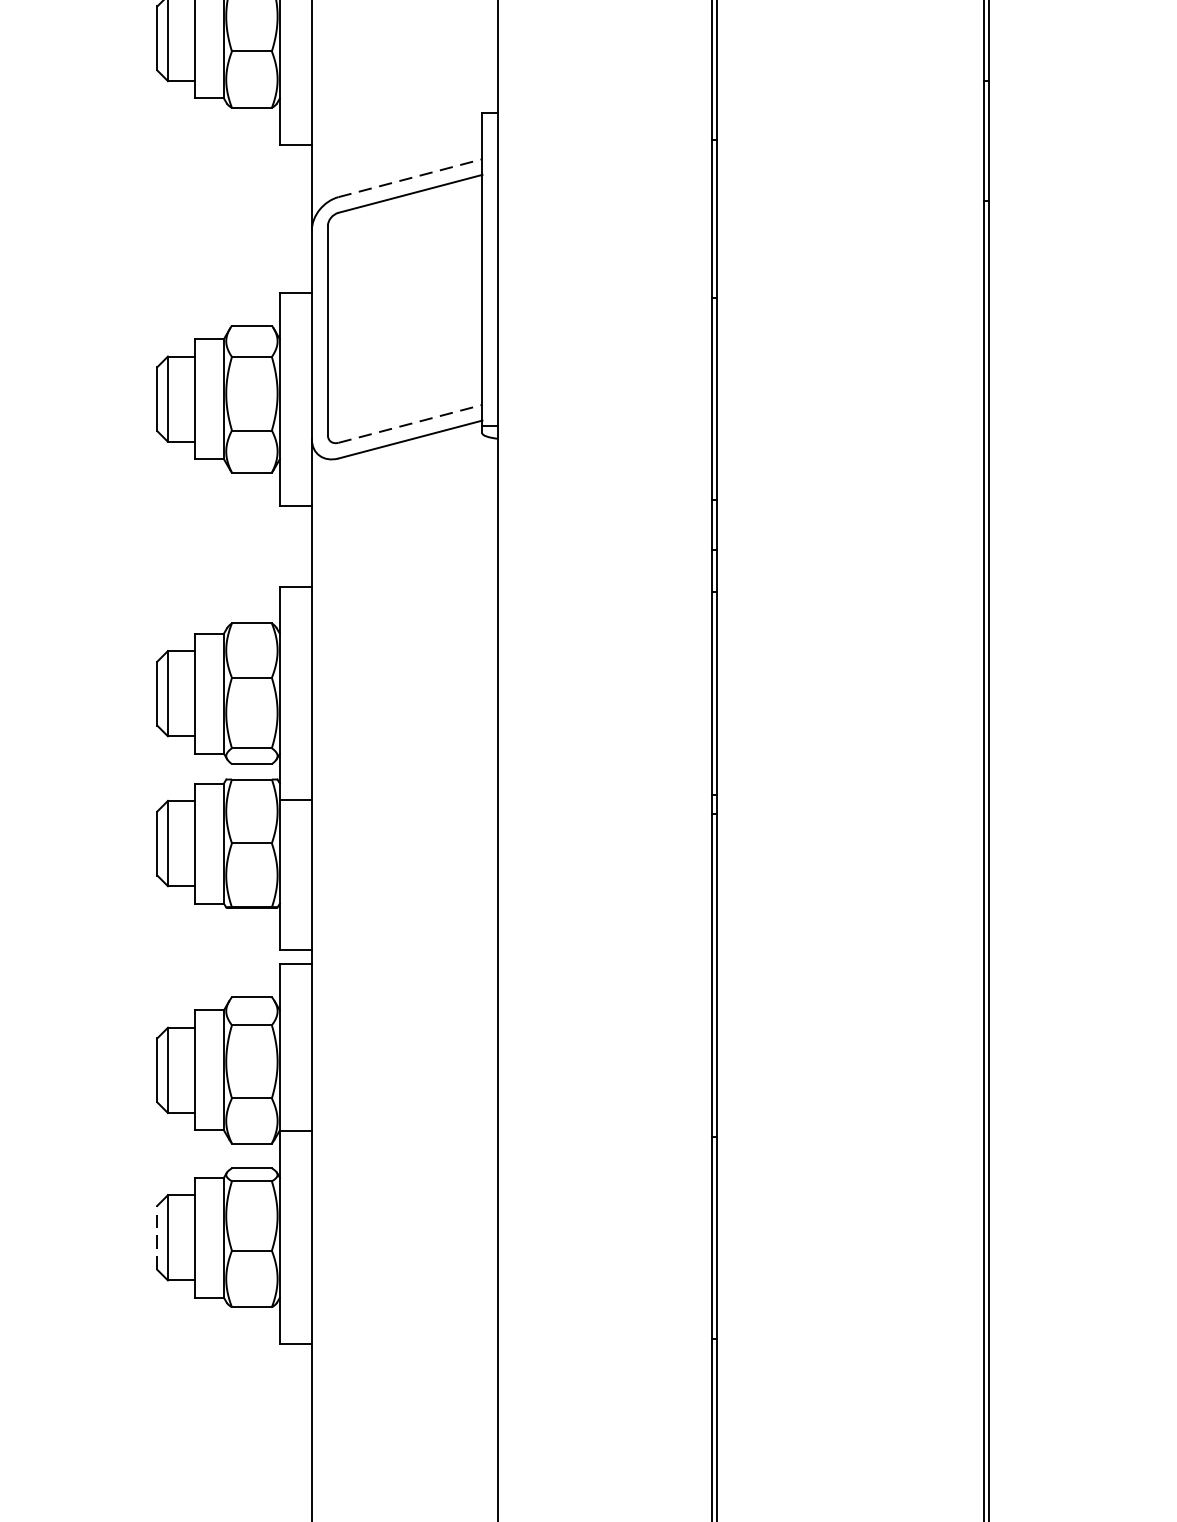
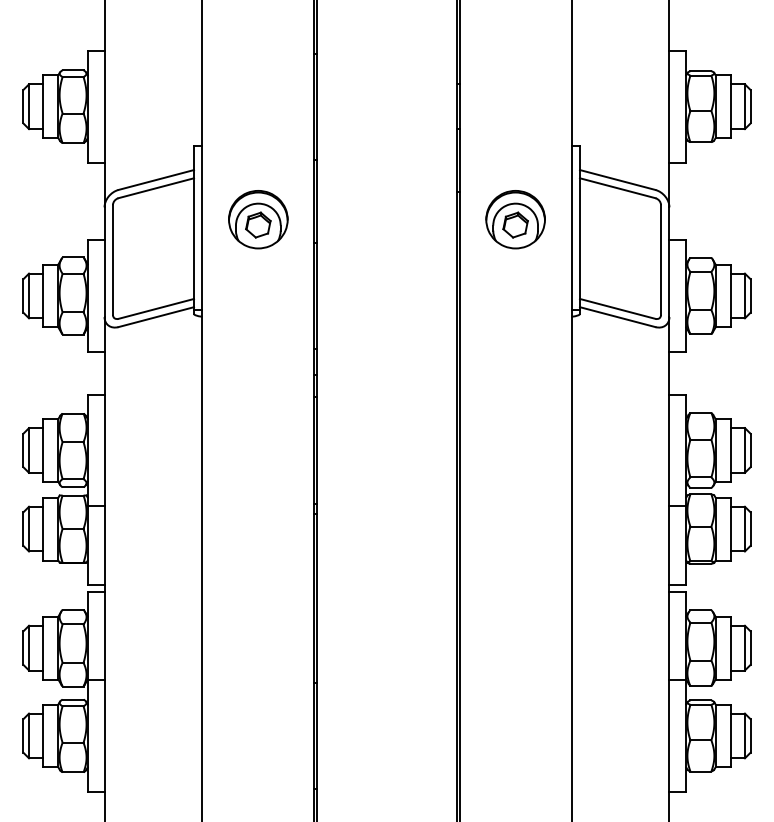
line: (410, 177) -> (156, 179), dashed -> solid
part: (605, 253) -> (258, 219), added
part: (1095, 253) -> (515, 219), added
line: (410, 423) -> (156, 308), dashed -> solid
line: (157, 1236) -> (23, 735), dashed -> solid

